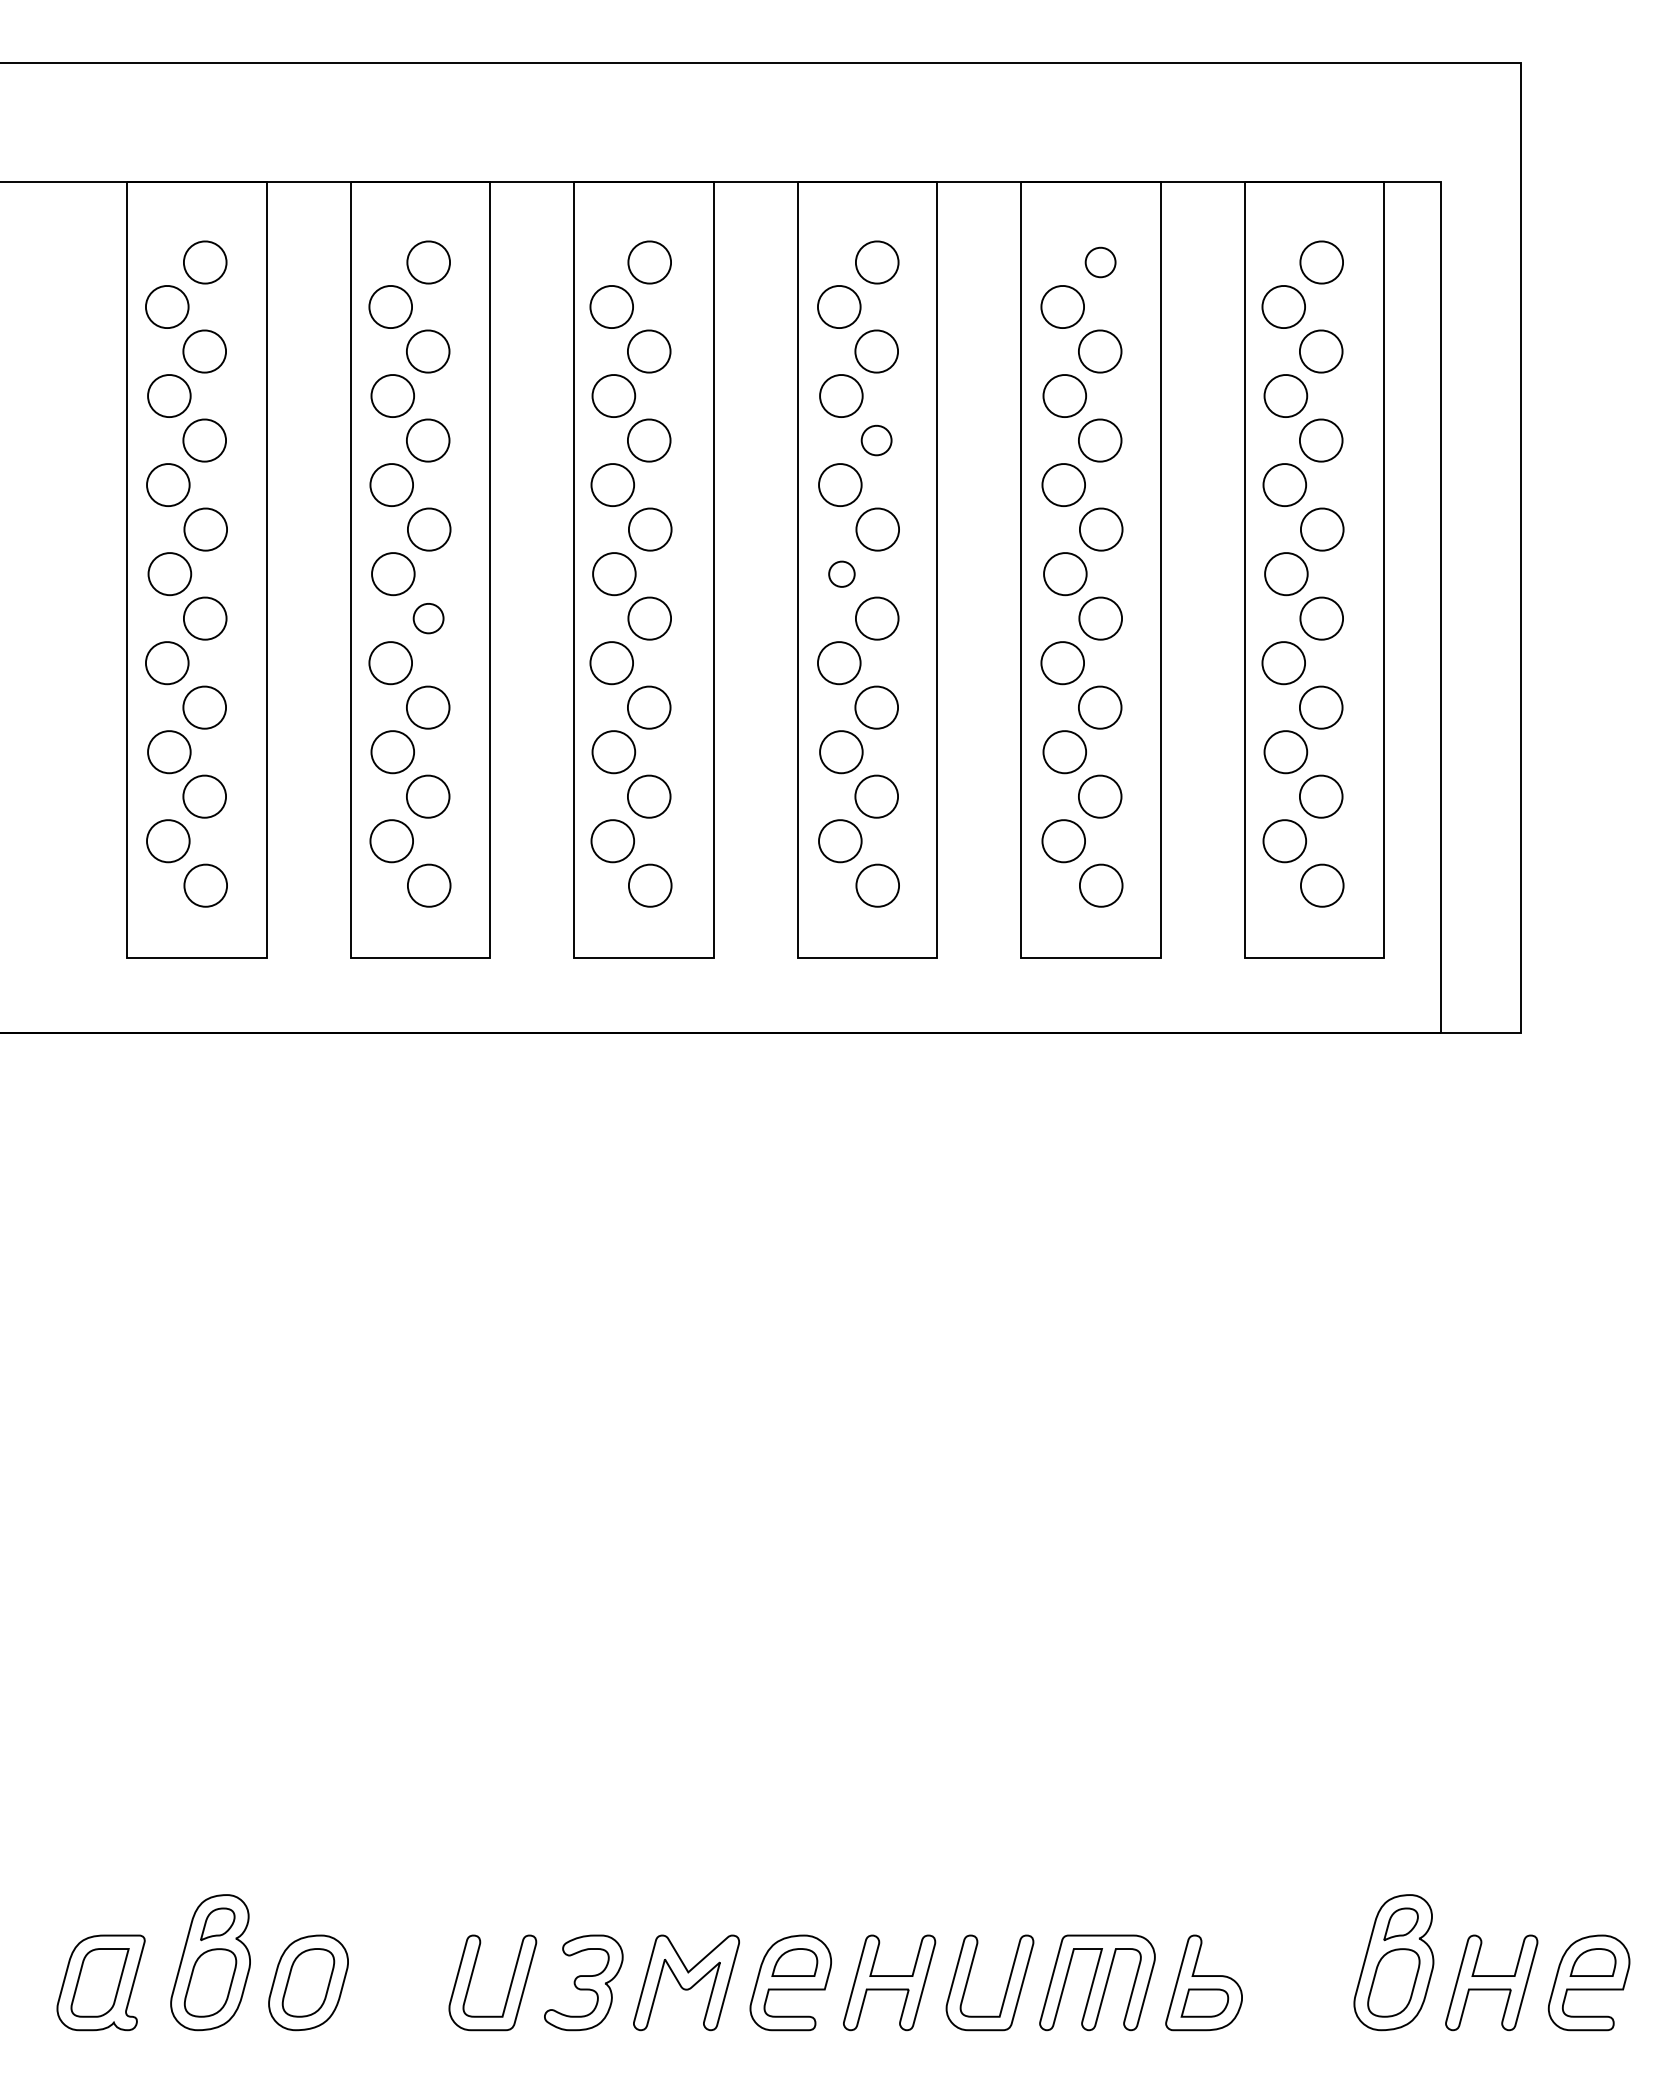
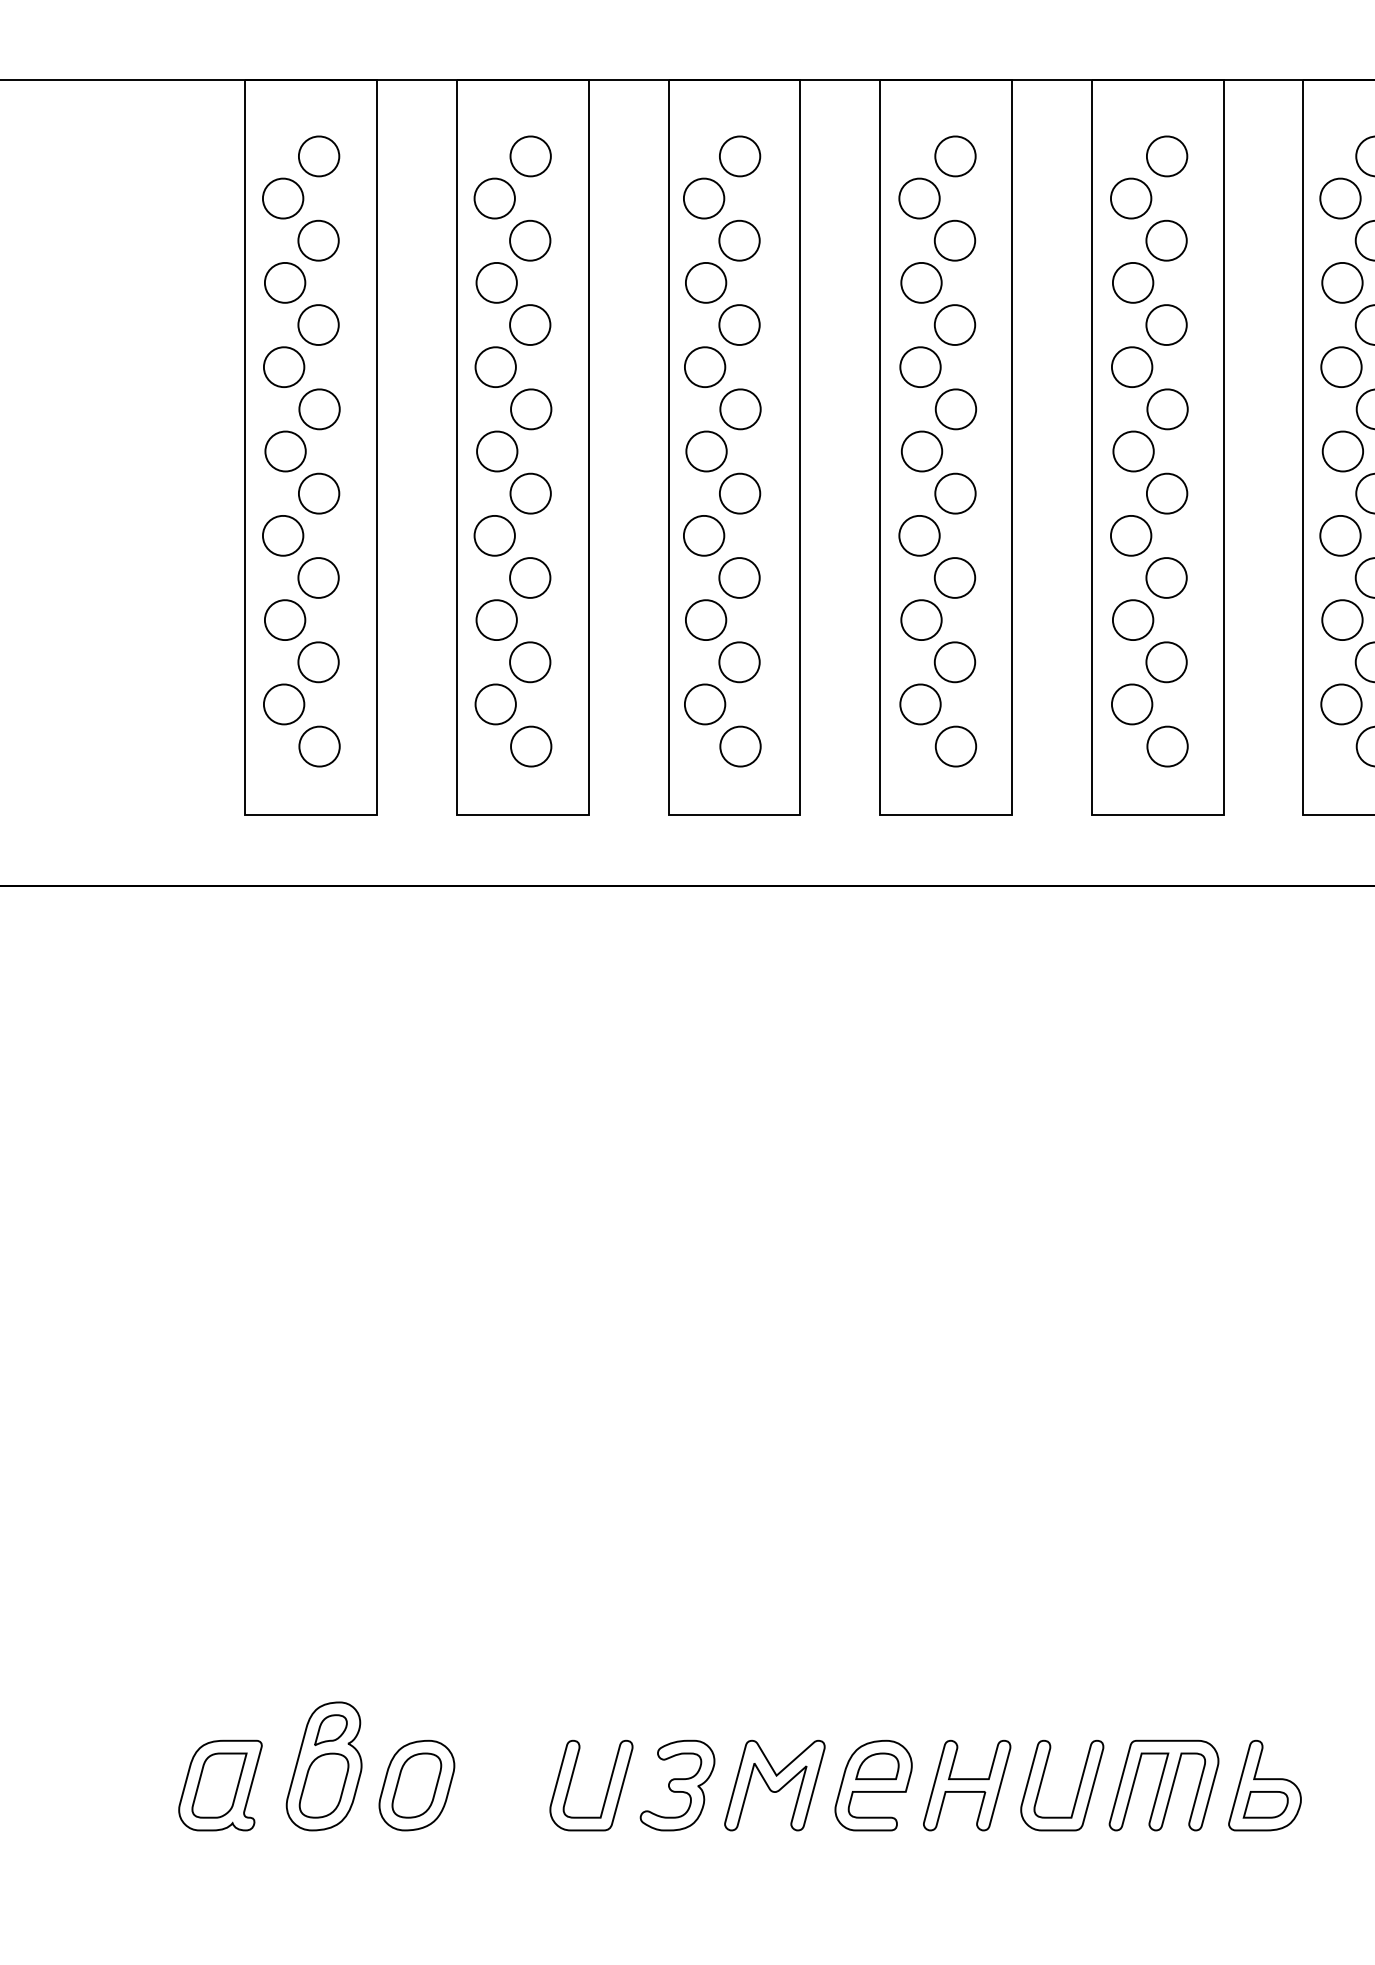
part: (1100, 262) -> (1166, 156), size x1.43
part: (876, 440) -> (954, 324), size x1.43
part: (841, 574) -> (921, 451), size x1.67
part: (428, 618) -> (530, 493), size x1.43

